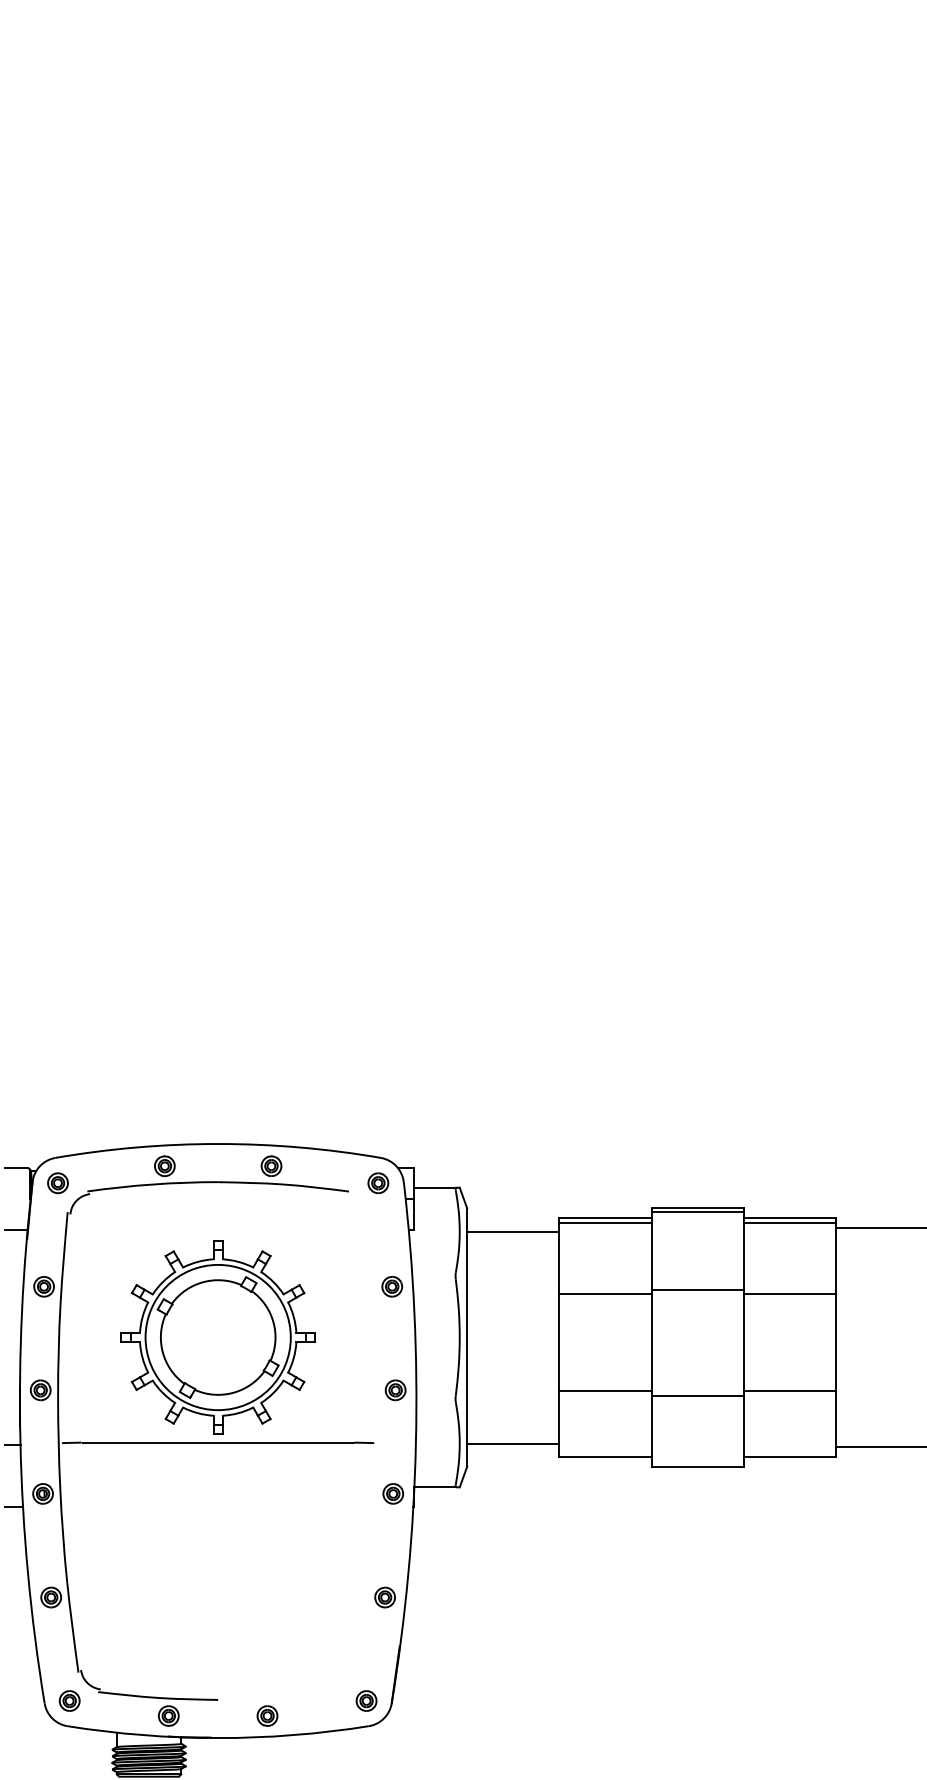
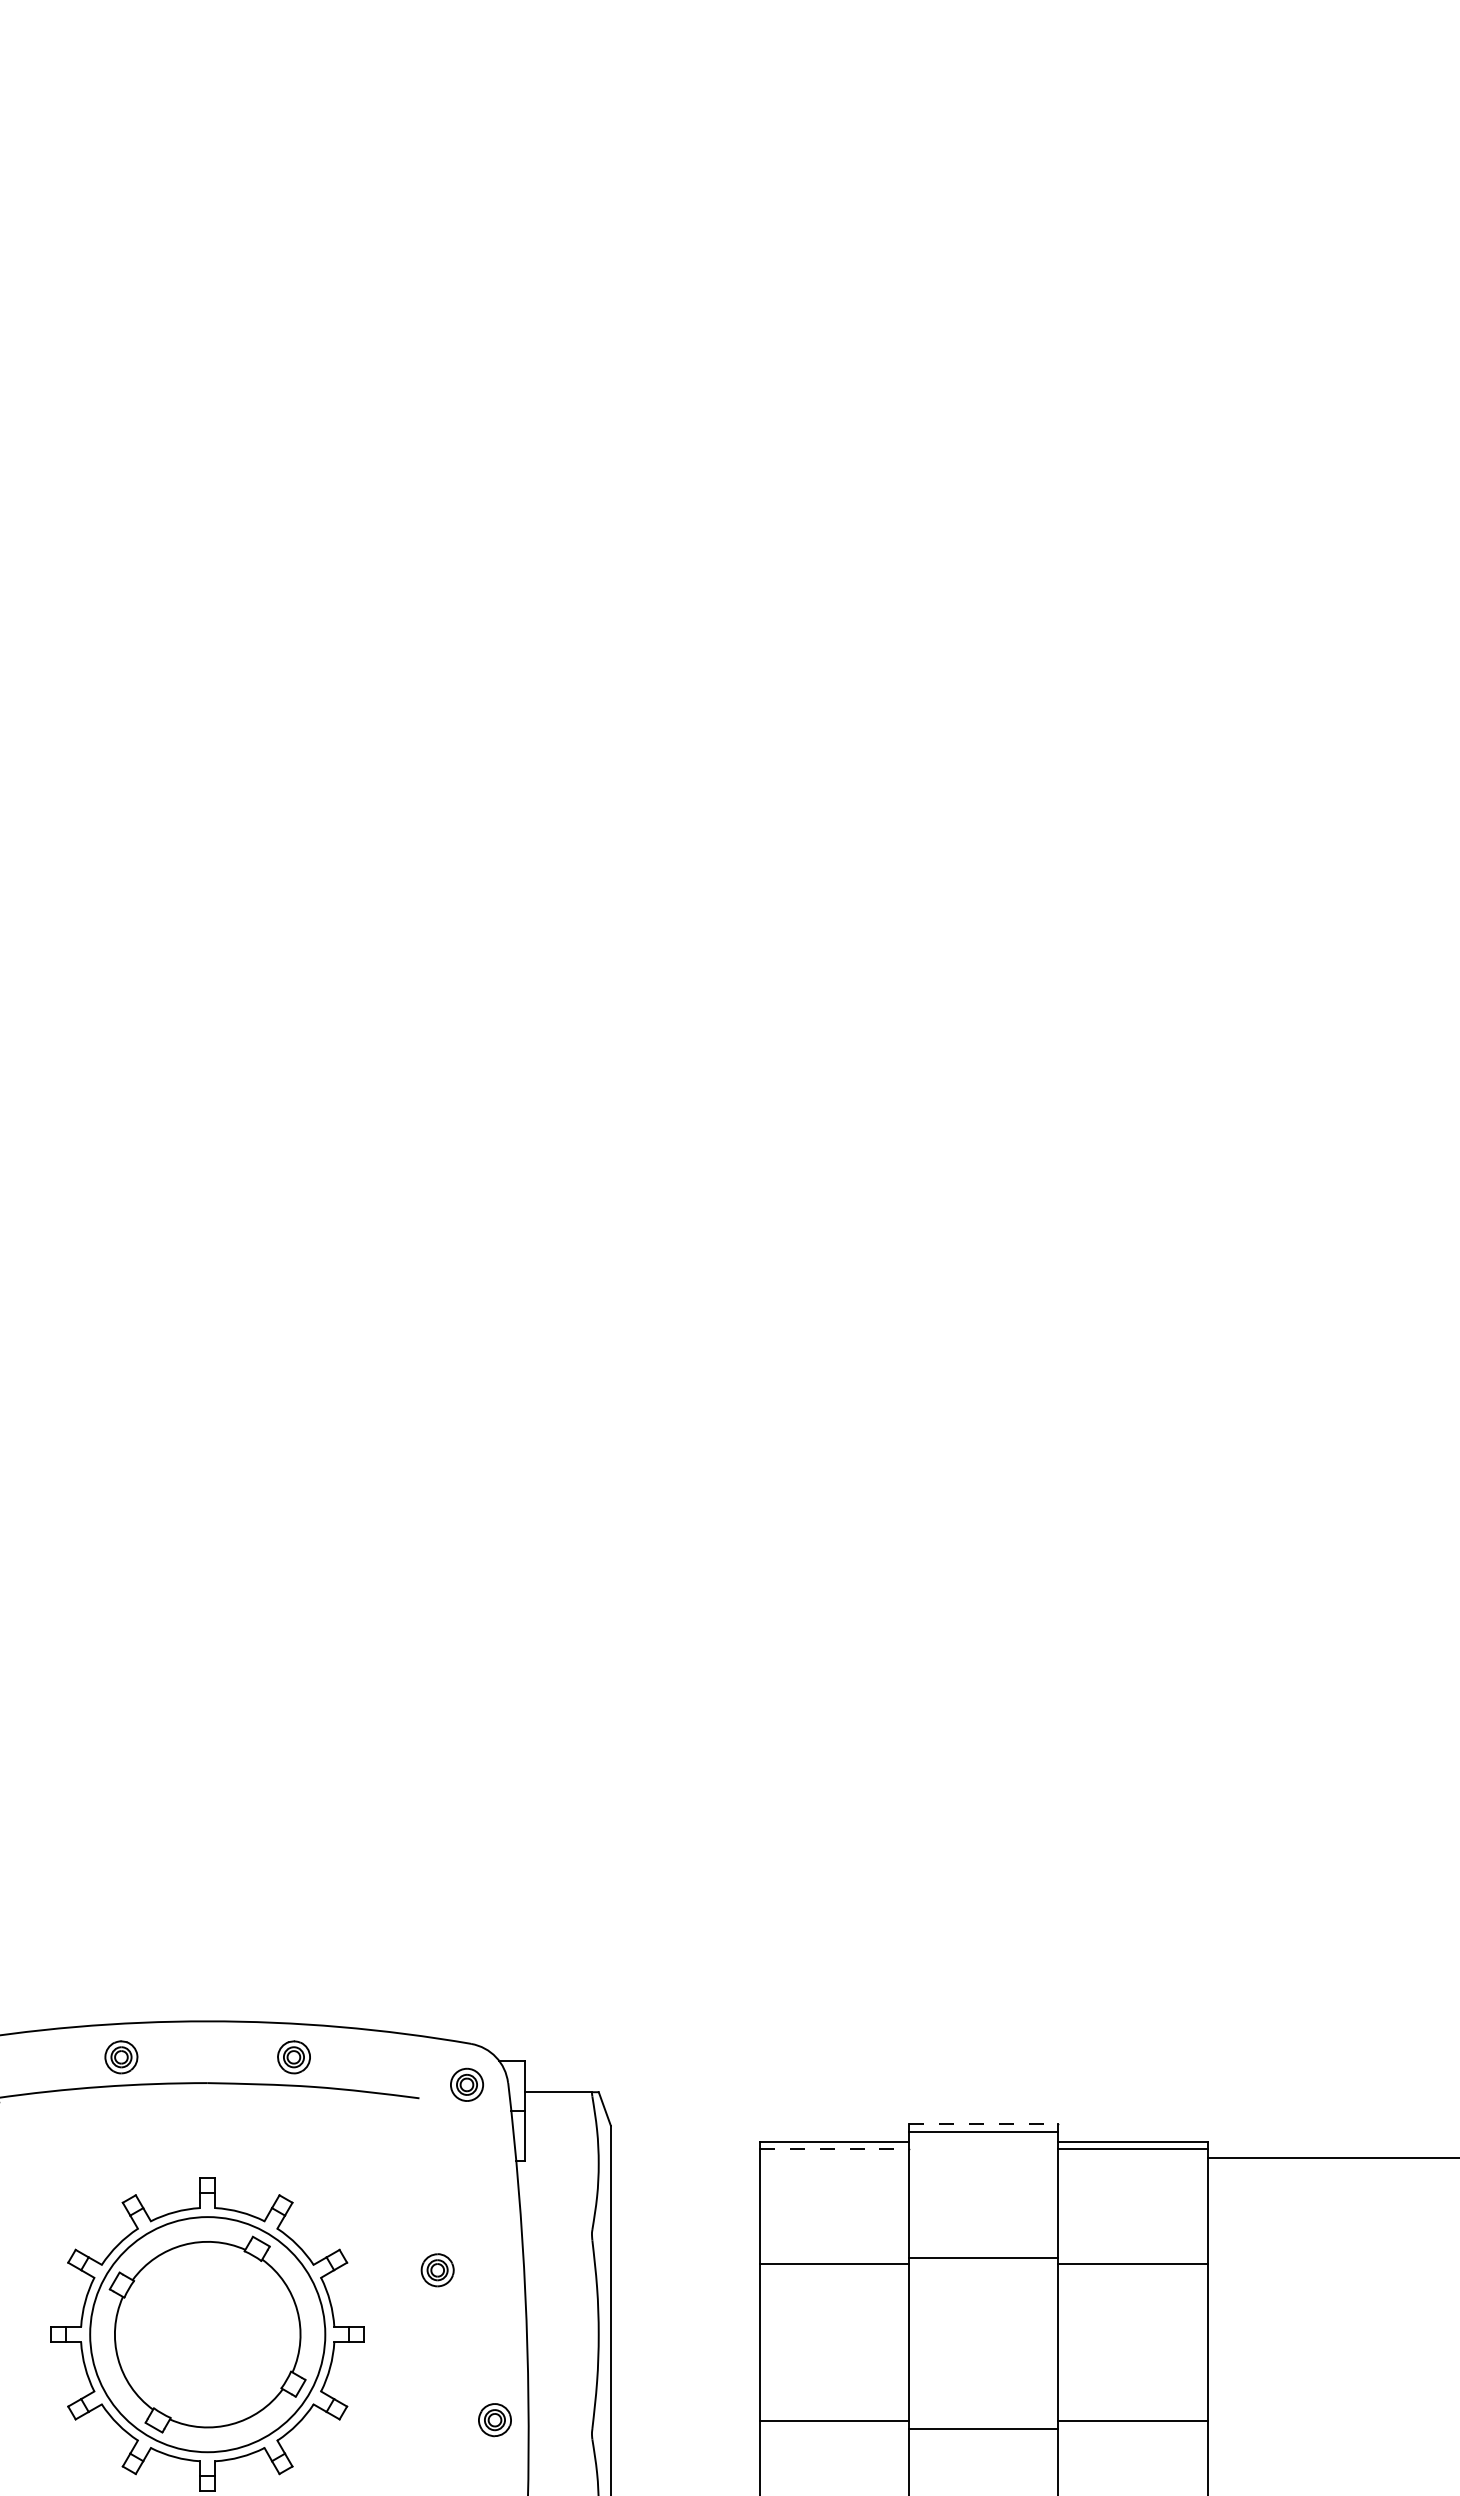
line: (698, 1207) -> (985, 2124), solid -> dashed
line: (605, 1222) -> (834, 2148), solid -> dashed
line: (513, 1231) -> (685, 2162), removed
part: (392, 1286) -> (438, 2269), moved

